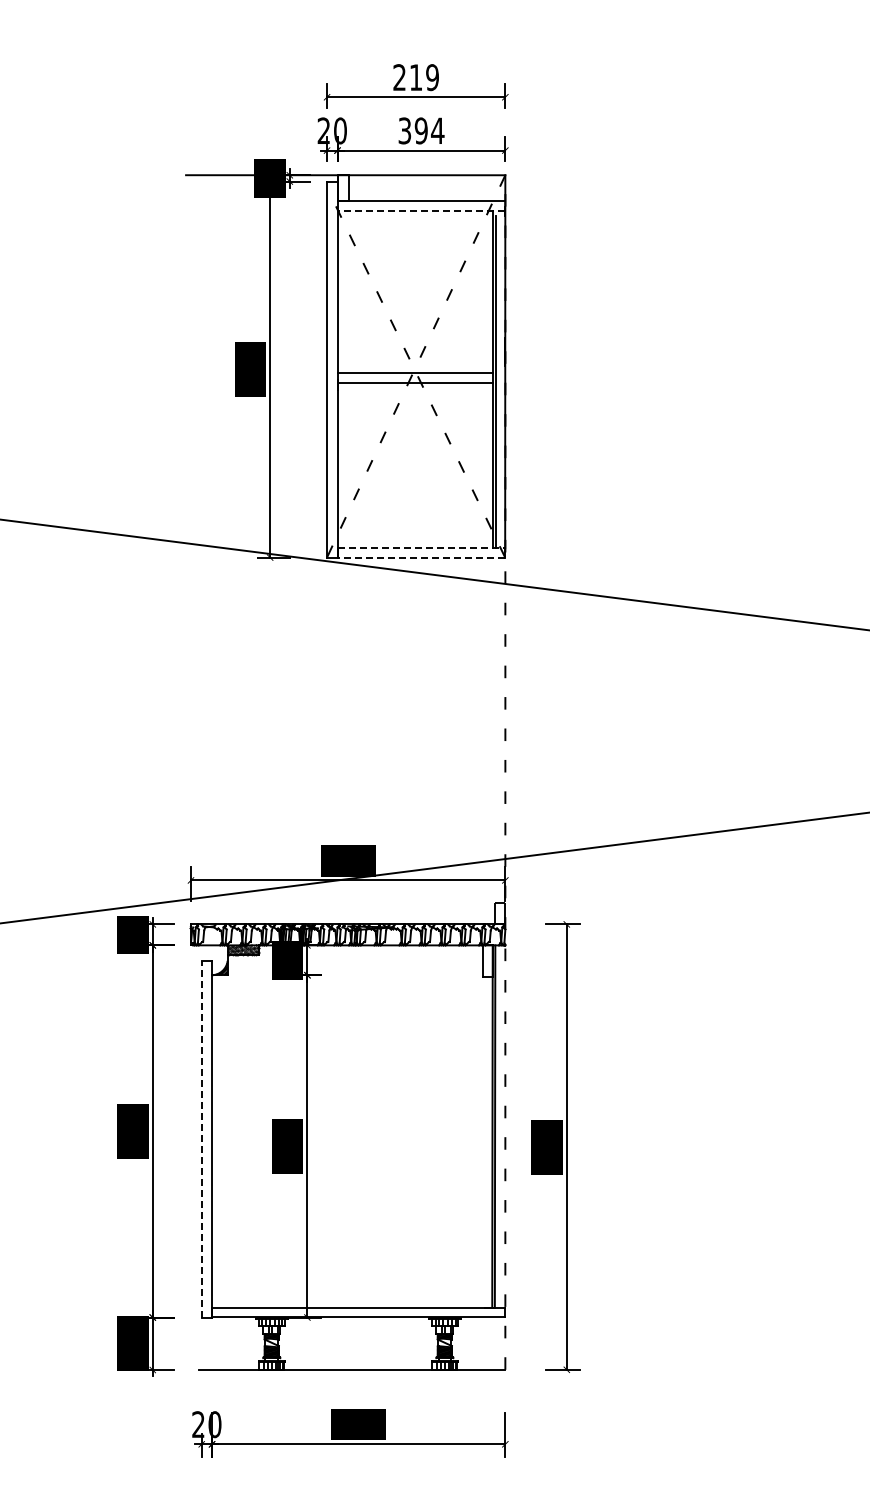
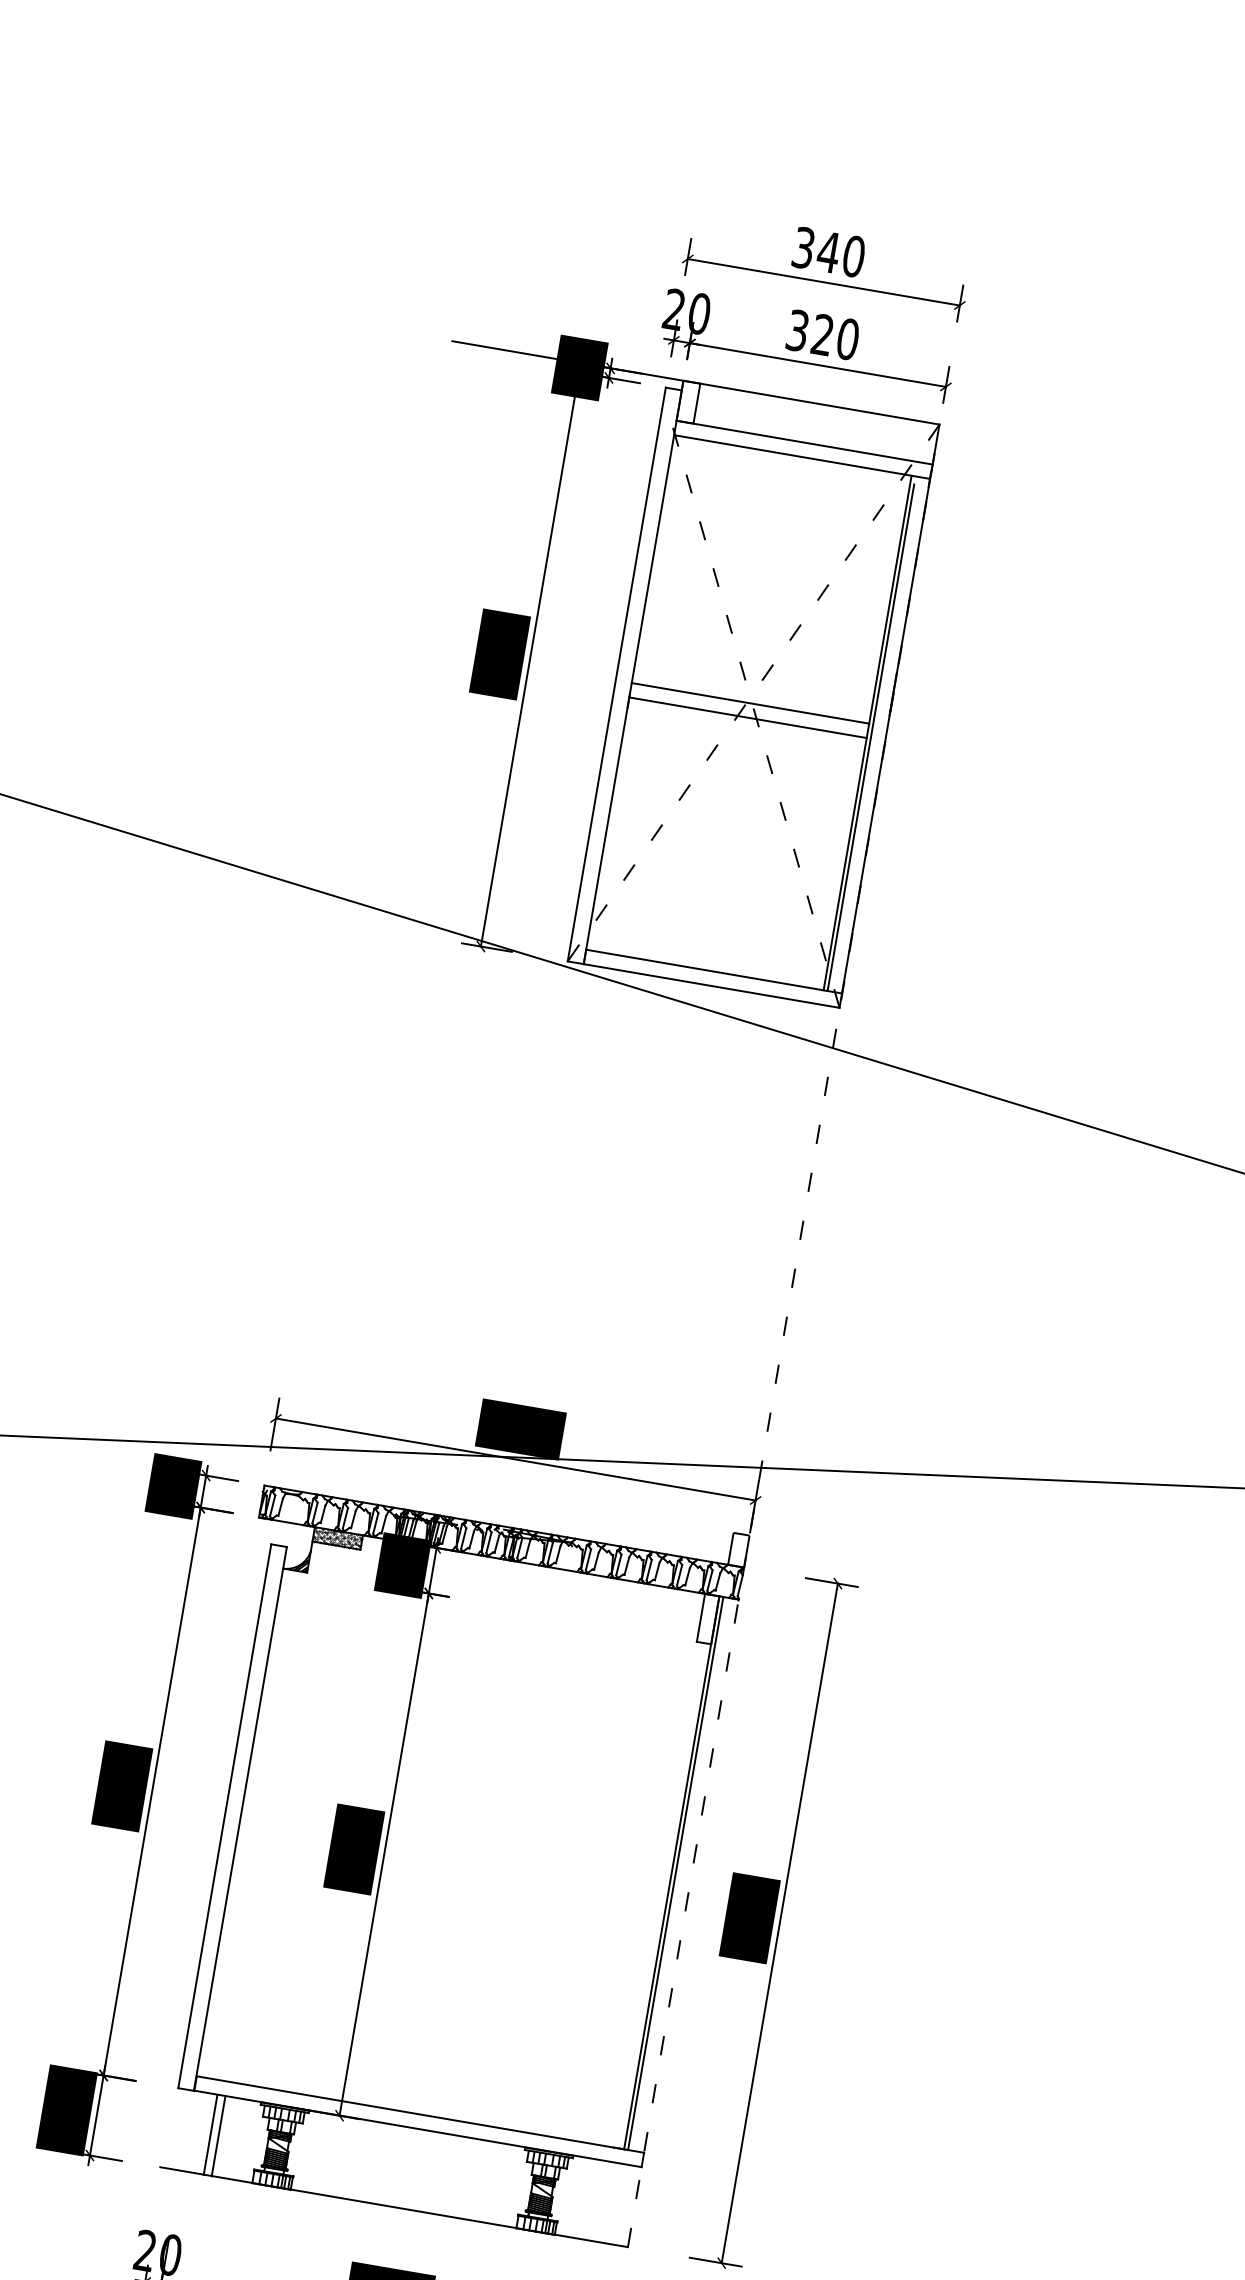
text: (416, 77) -> (829, 252), 219 -> 340
text: (429, 130) -> (835, 336), 394 -> 320
line: (421, 210) -> (802, 456), dashed -> solid
line: (421, 548) -> (714, 972), dashed -> solid
line: (421, 557) -> (711, 985), dashed -> solid
line: (201, 1138) -> (224, 1814), dashed -> solid
line: (227, 1343) -> (210, 2134), added
line: (232, 1343) -> (218, 2135), added

